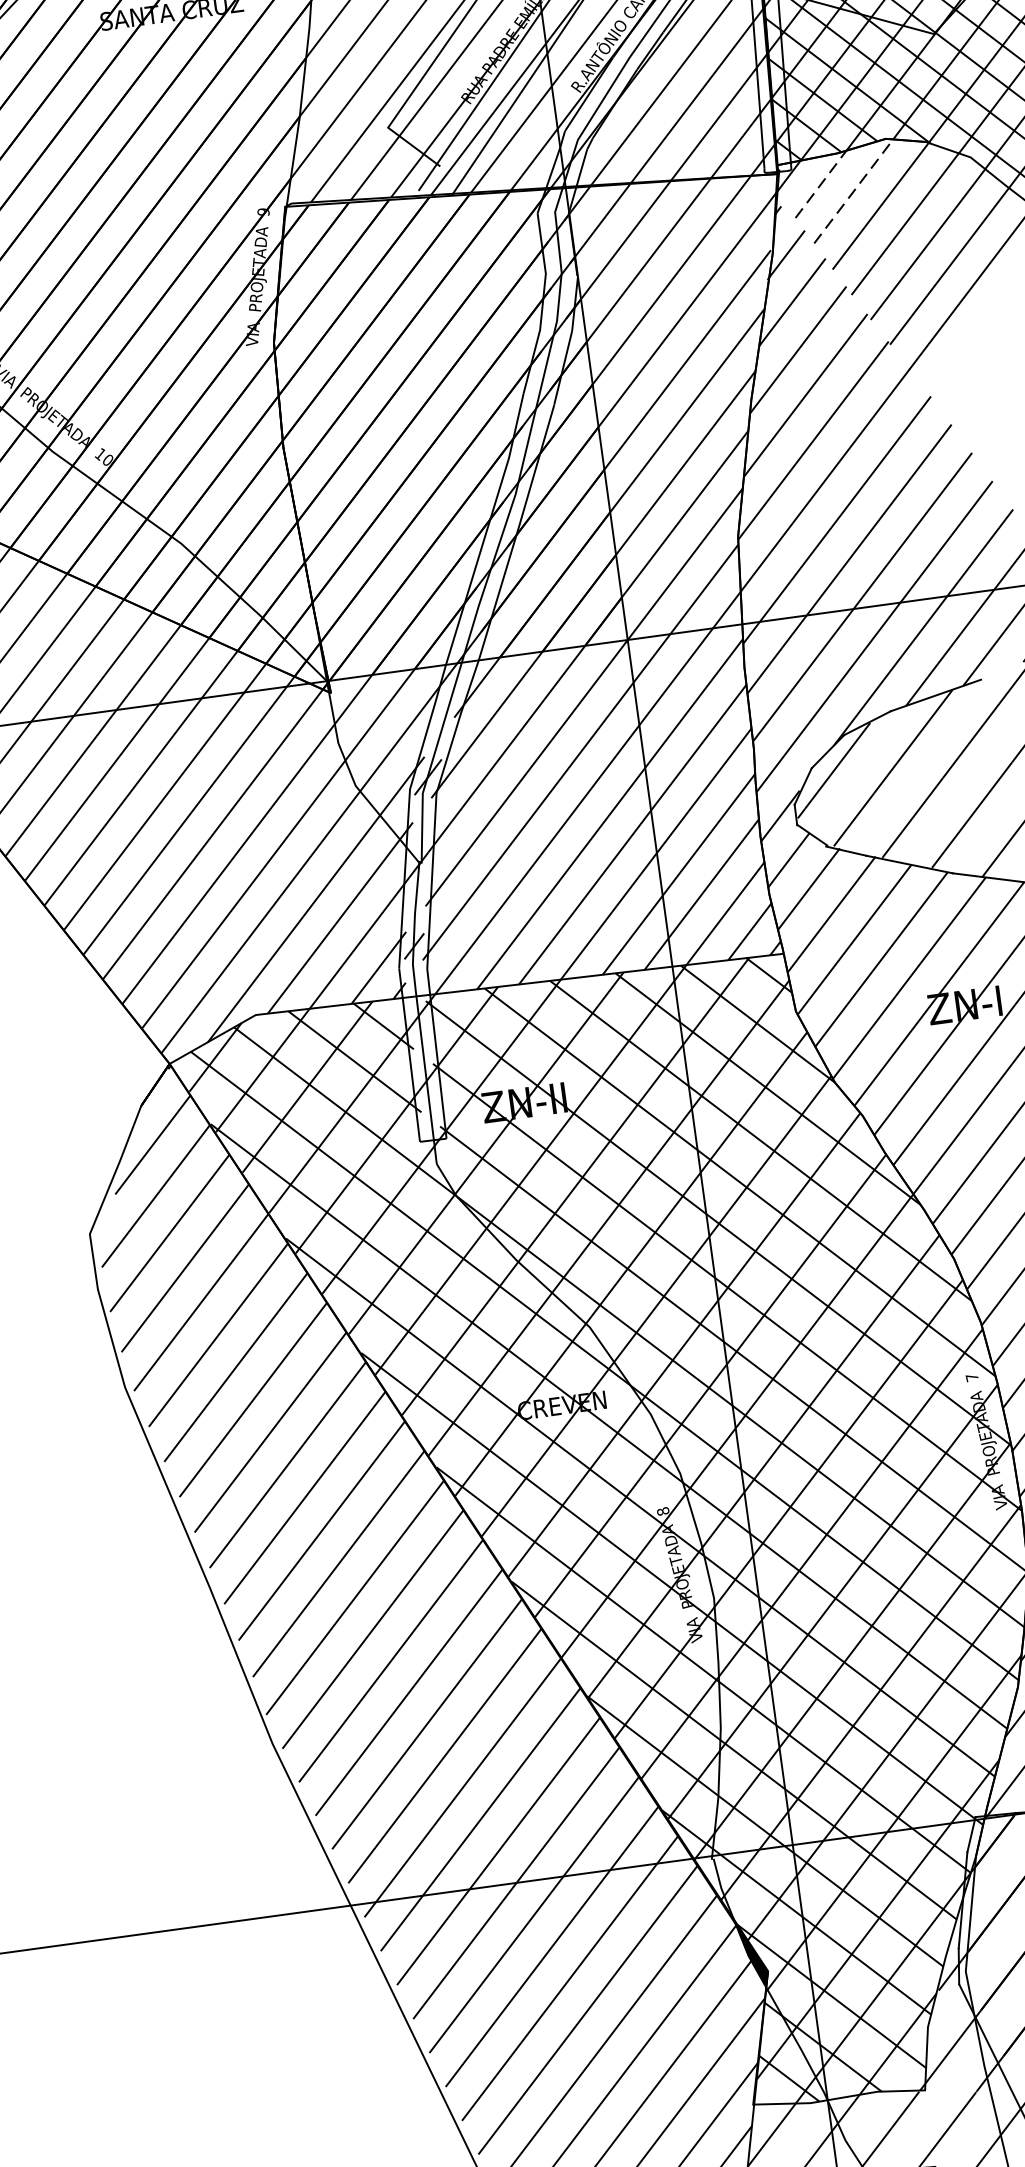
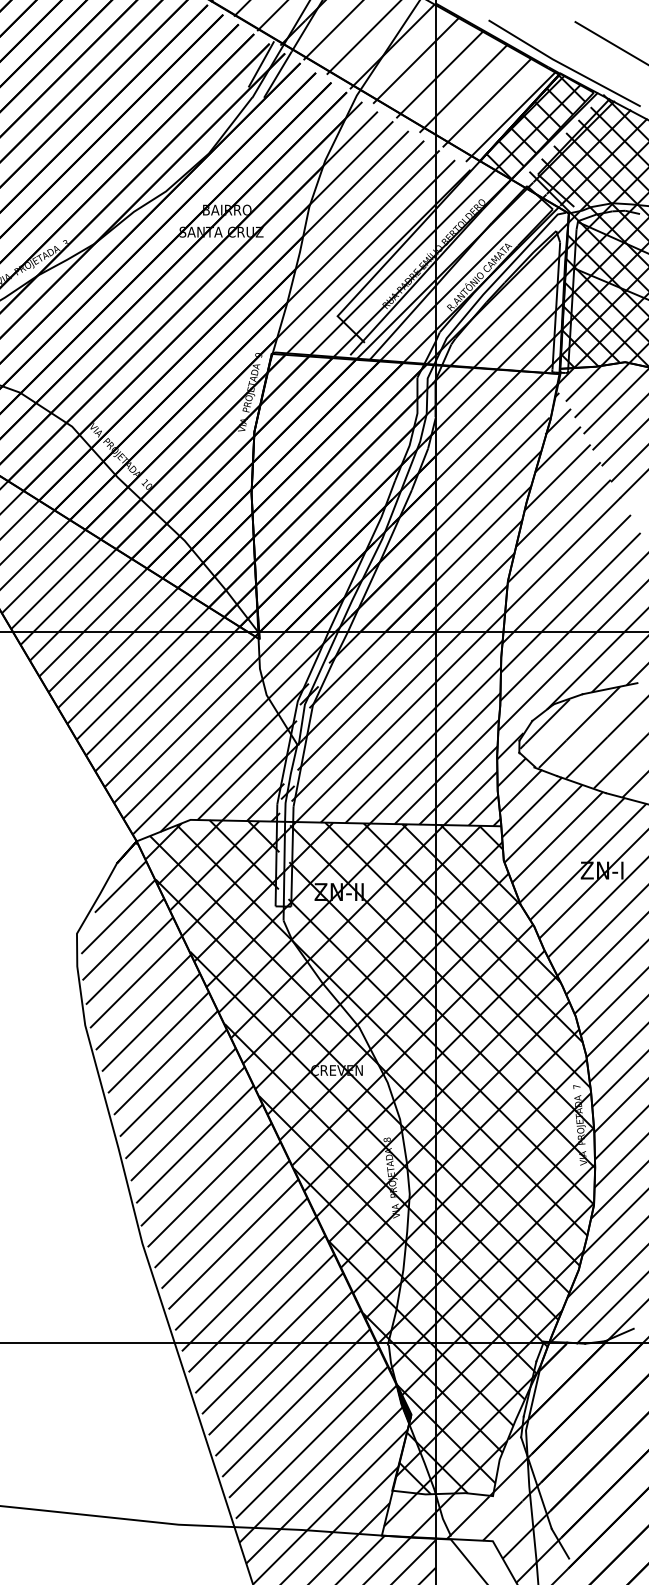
line: (820, 184) -> (583, 383), dashed -> solid
line: (853, 190) -> (602, 389), dashed -> solid

